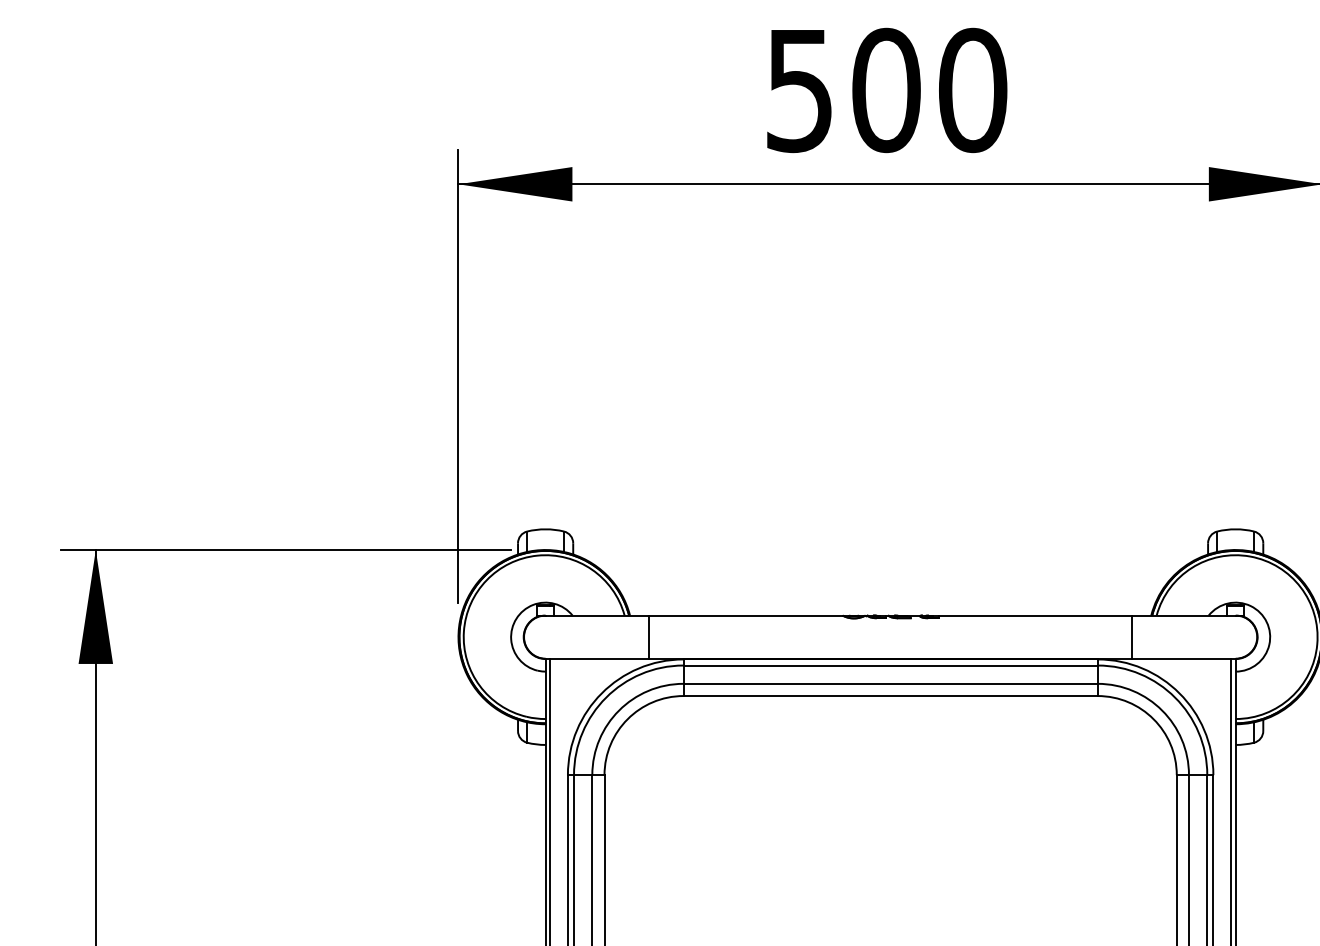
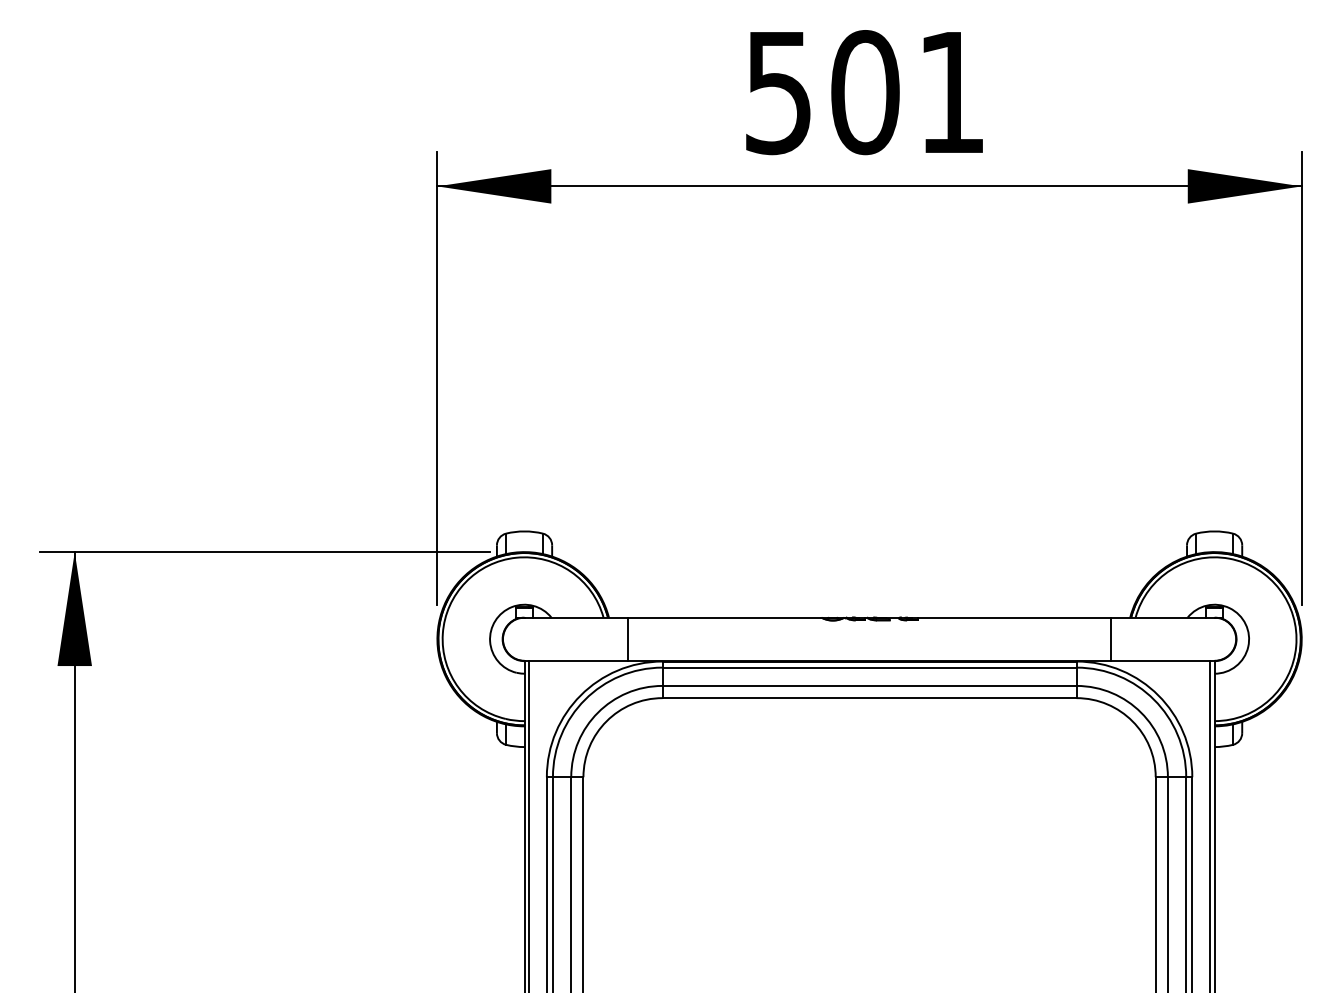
text: (972, 90) -> (951, 92), 500 -> 501

